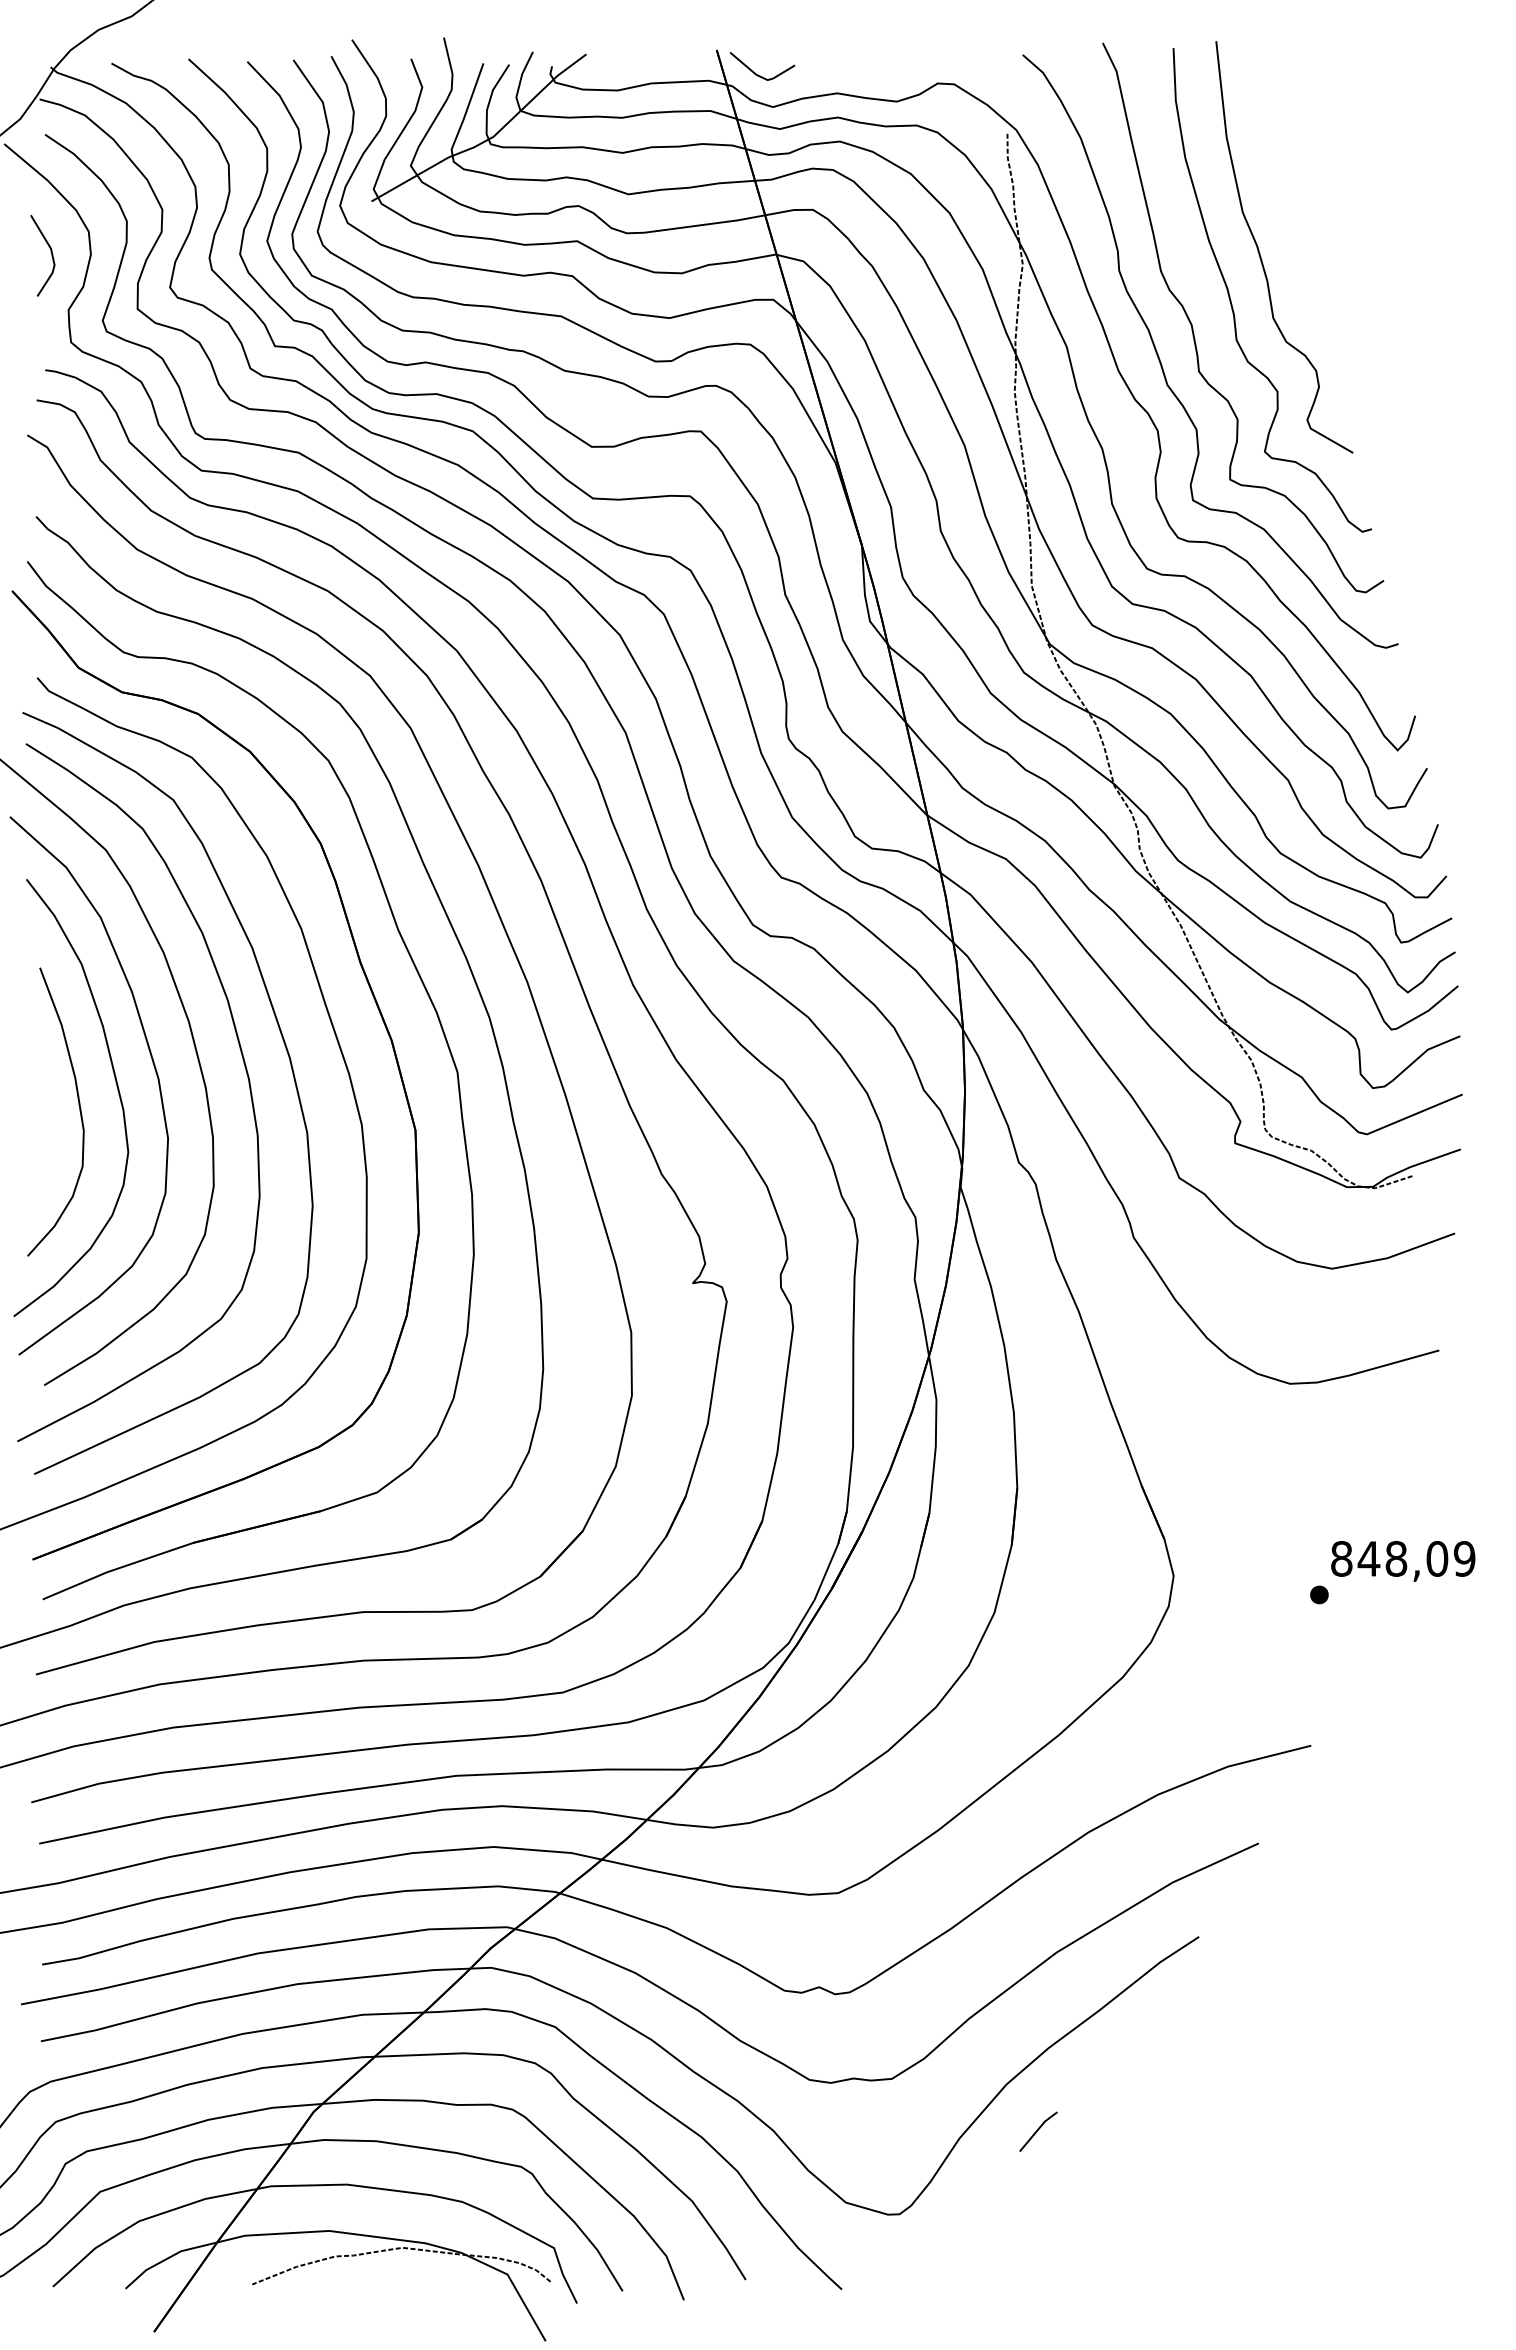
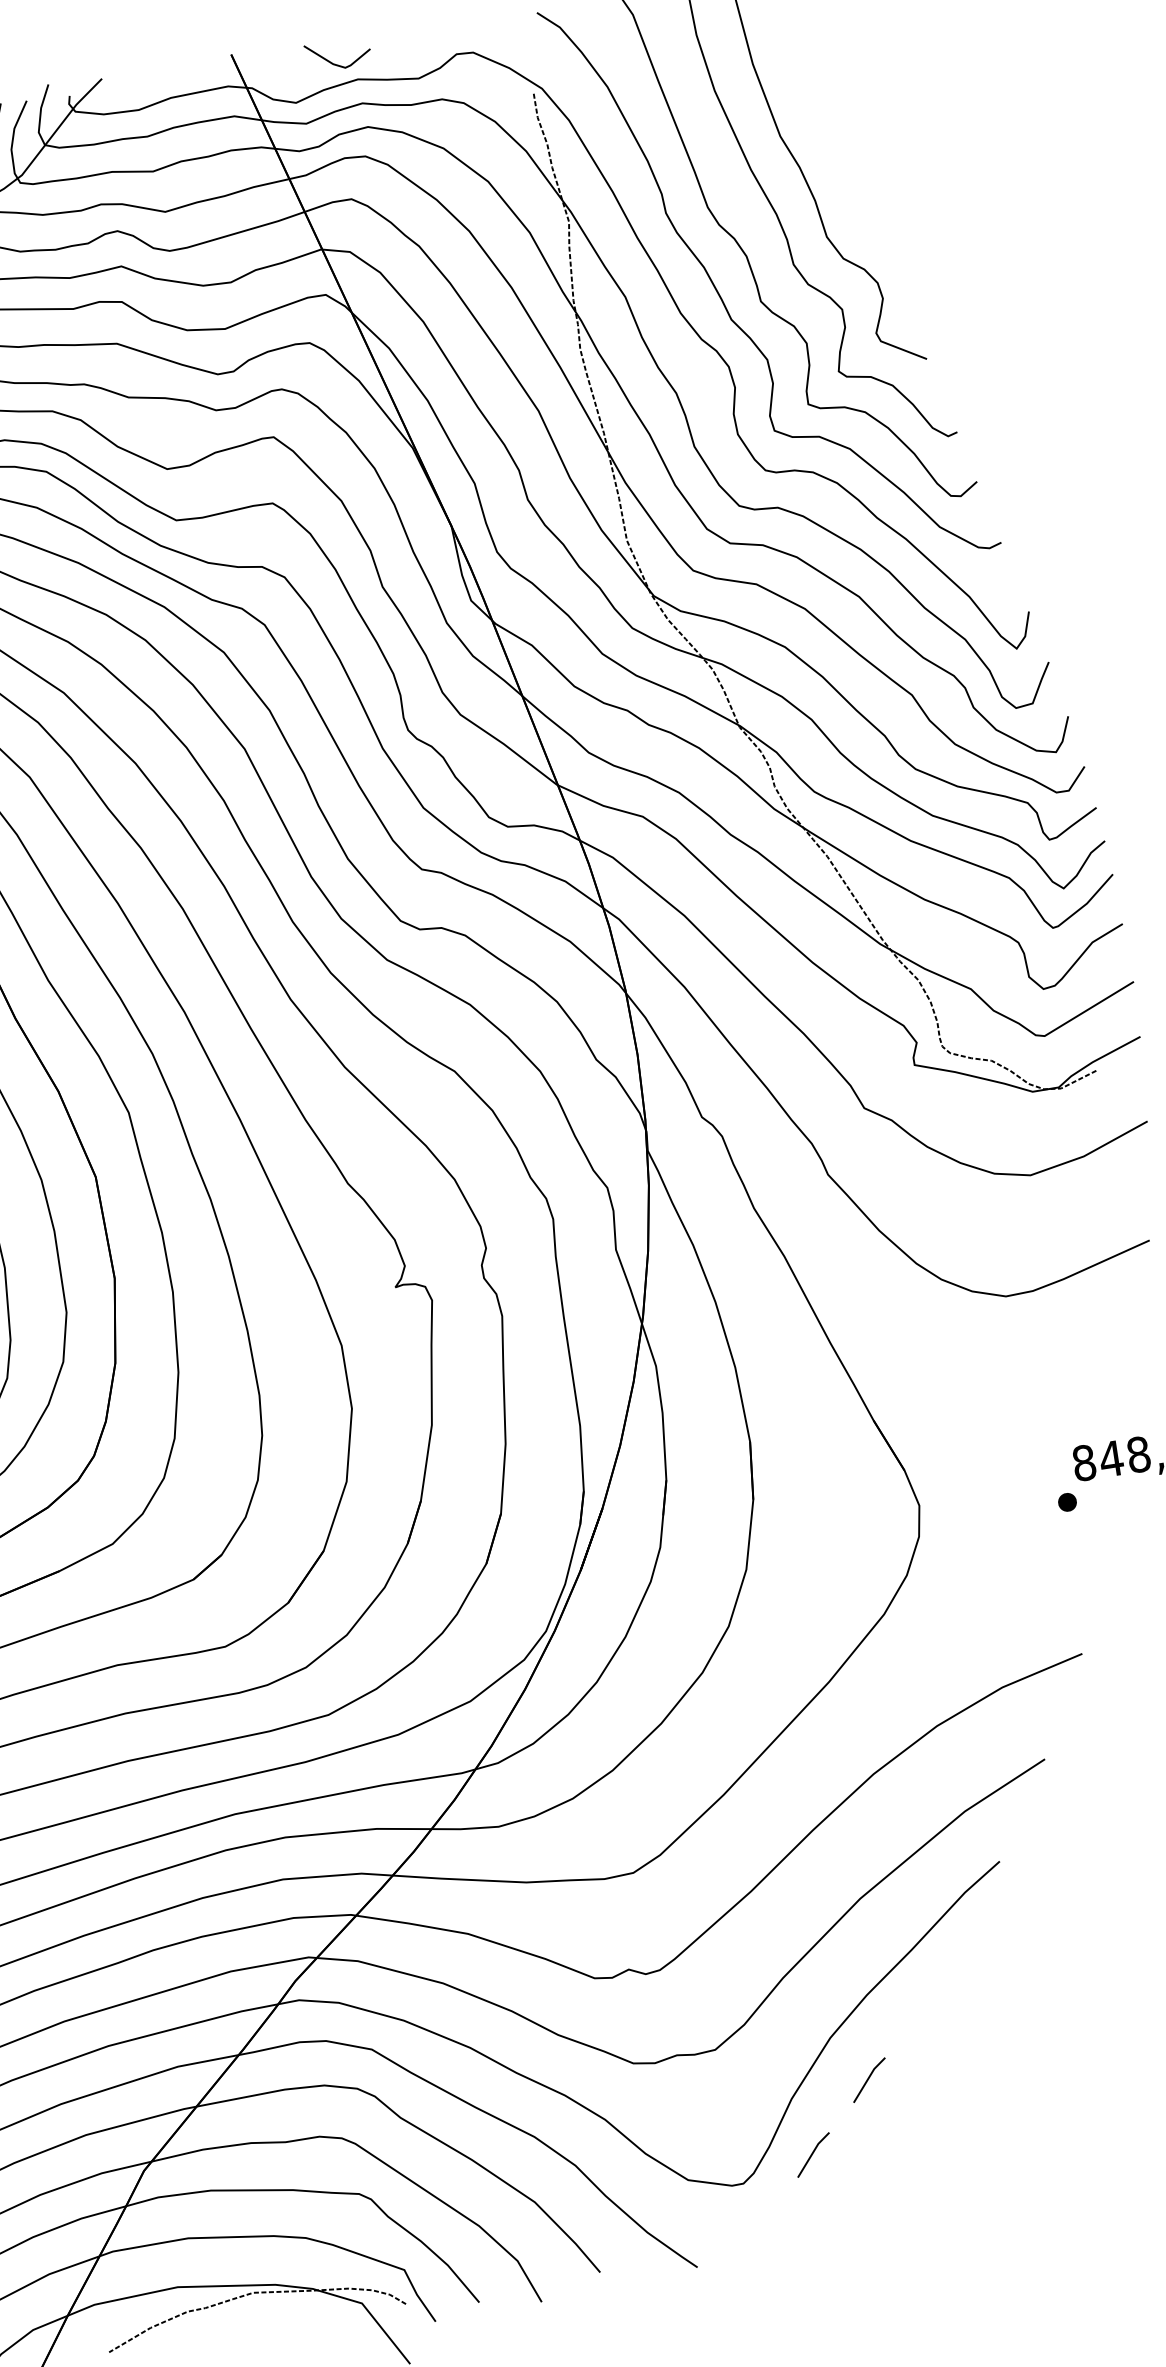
line: (758, 74) -> (335, 63), moved
line: (972, 2195) -> (813, 2153), added

